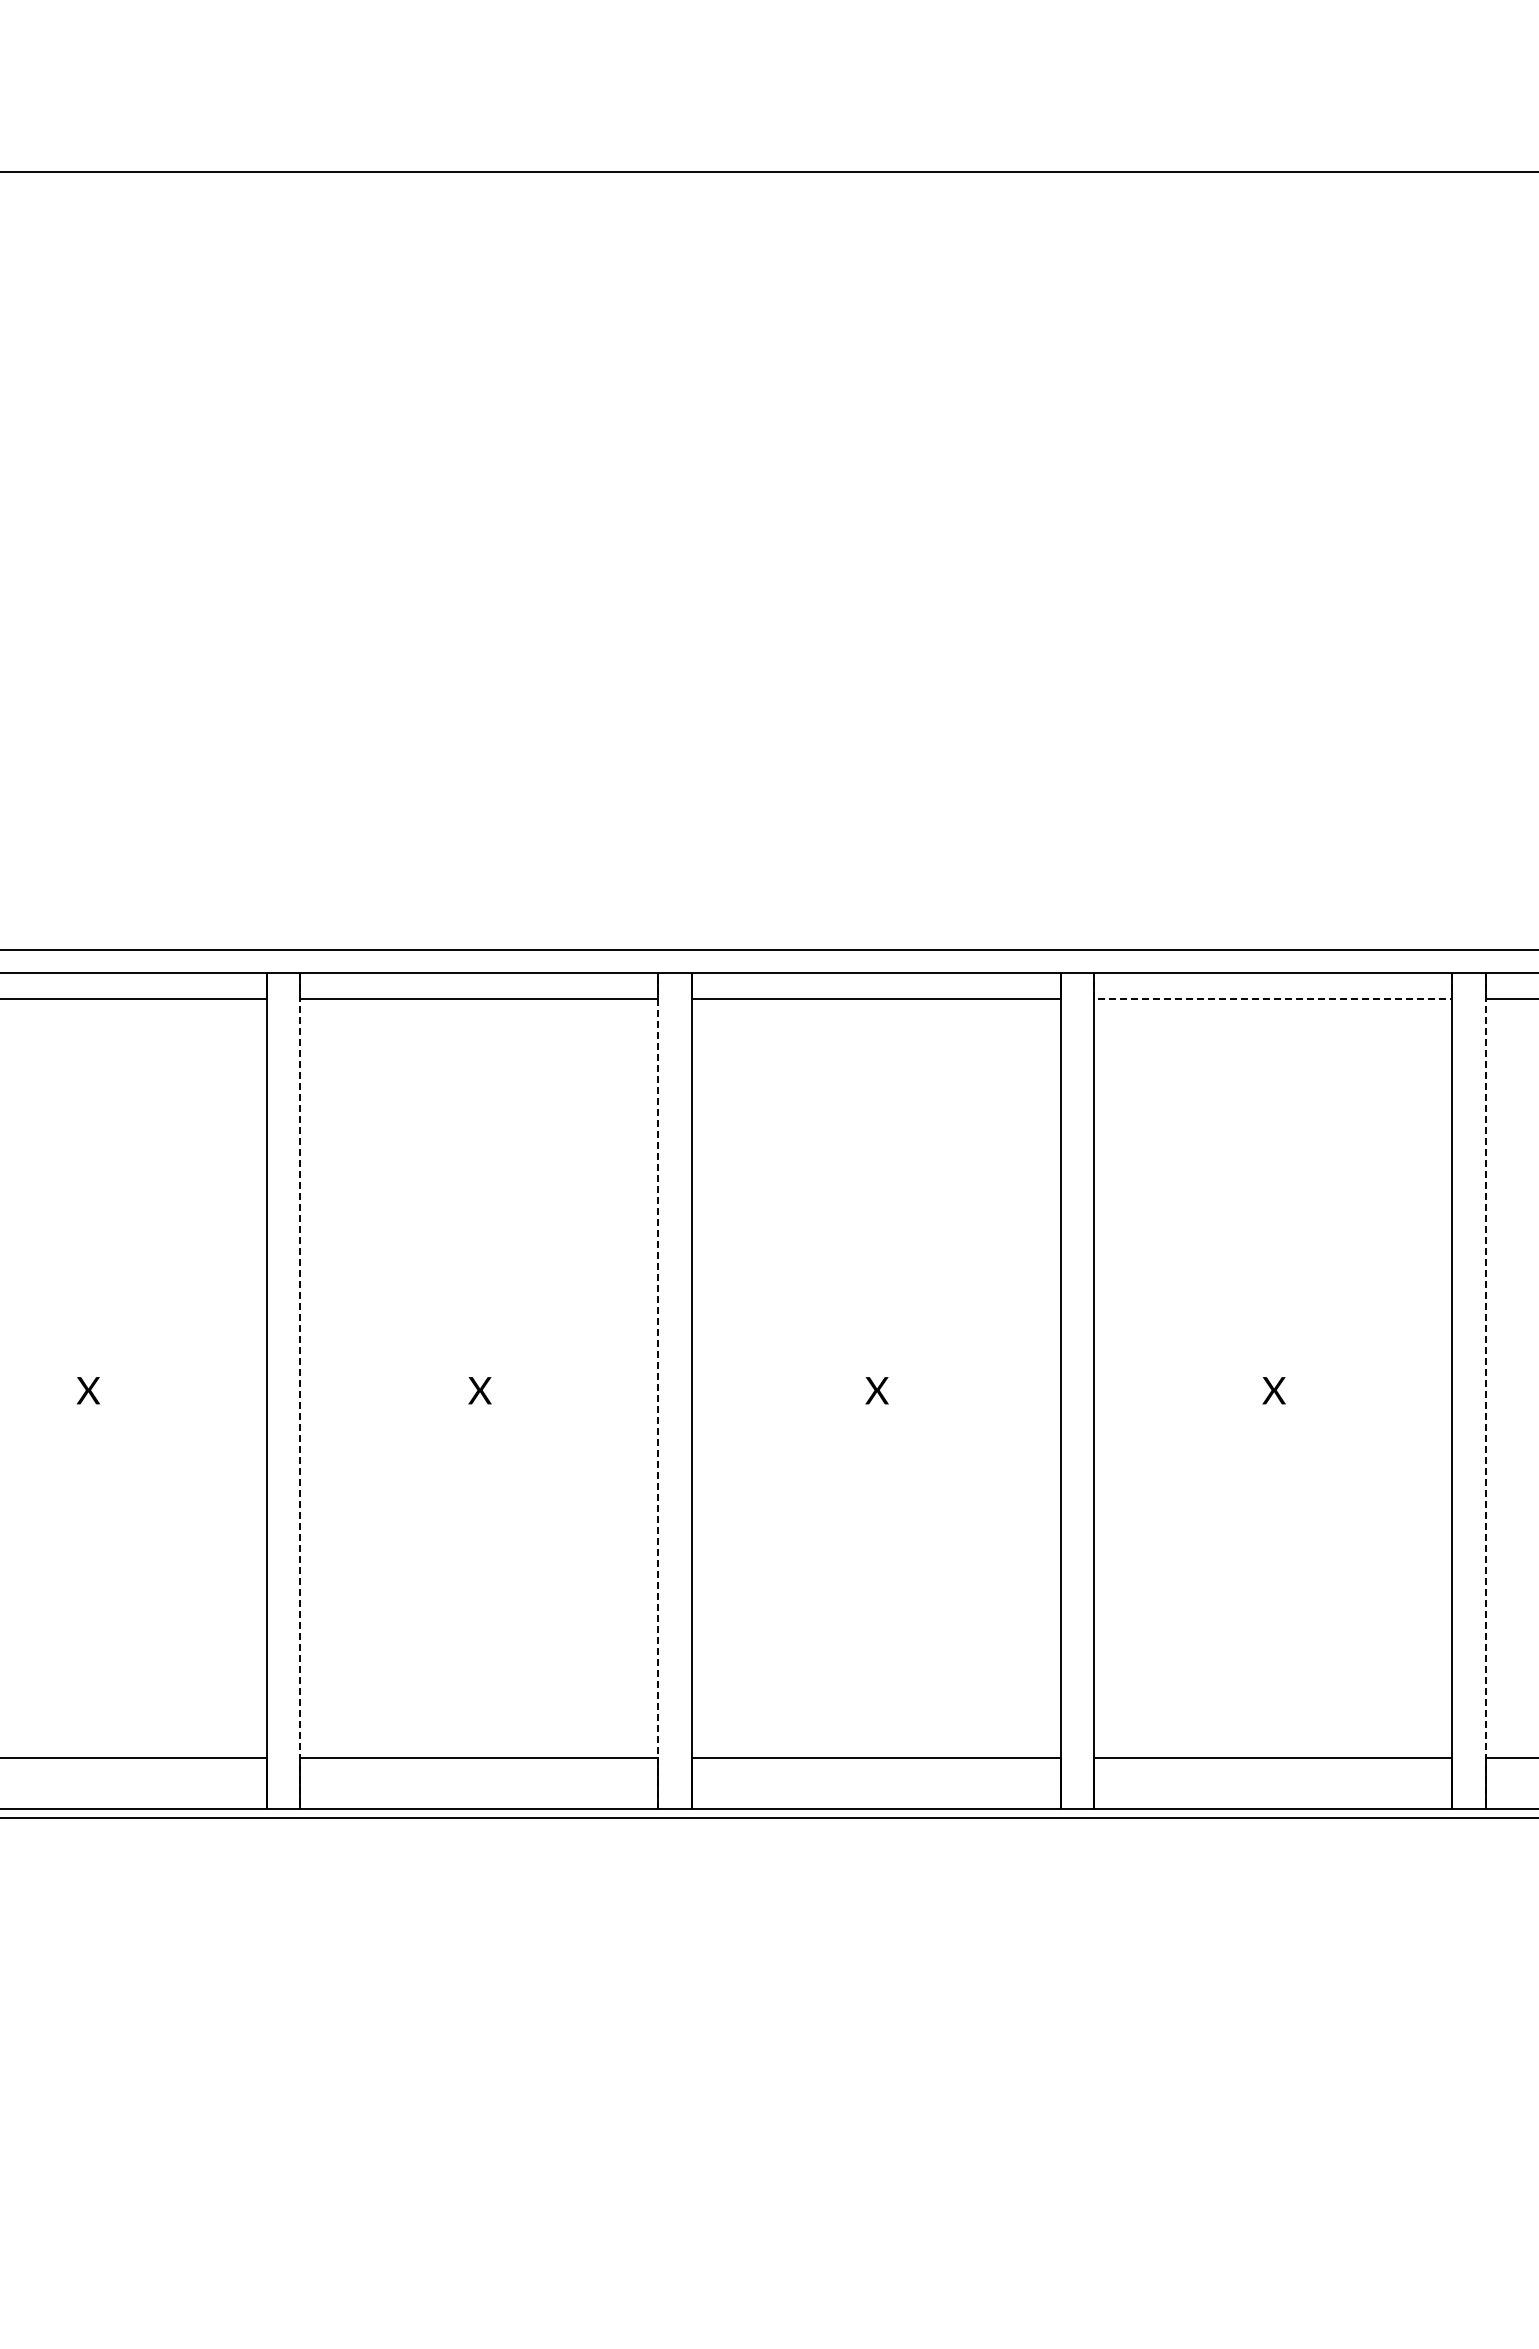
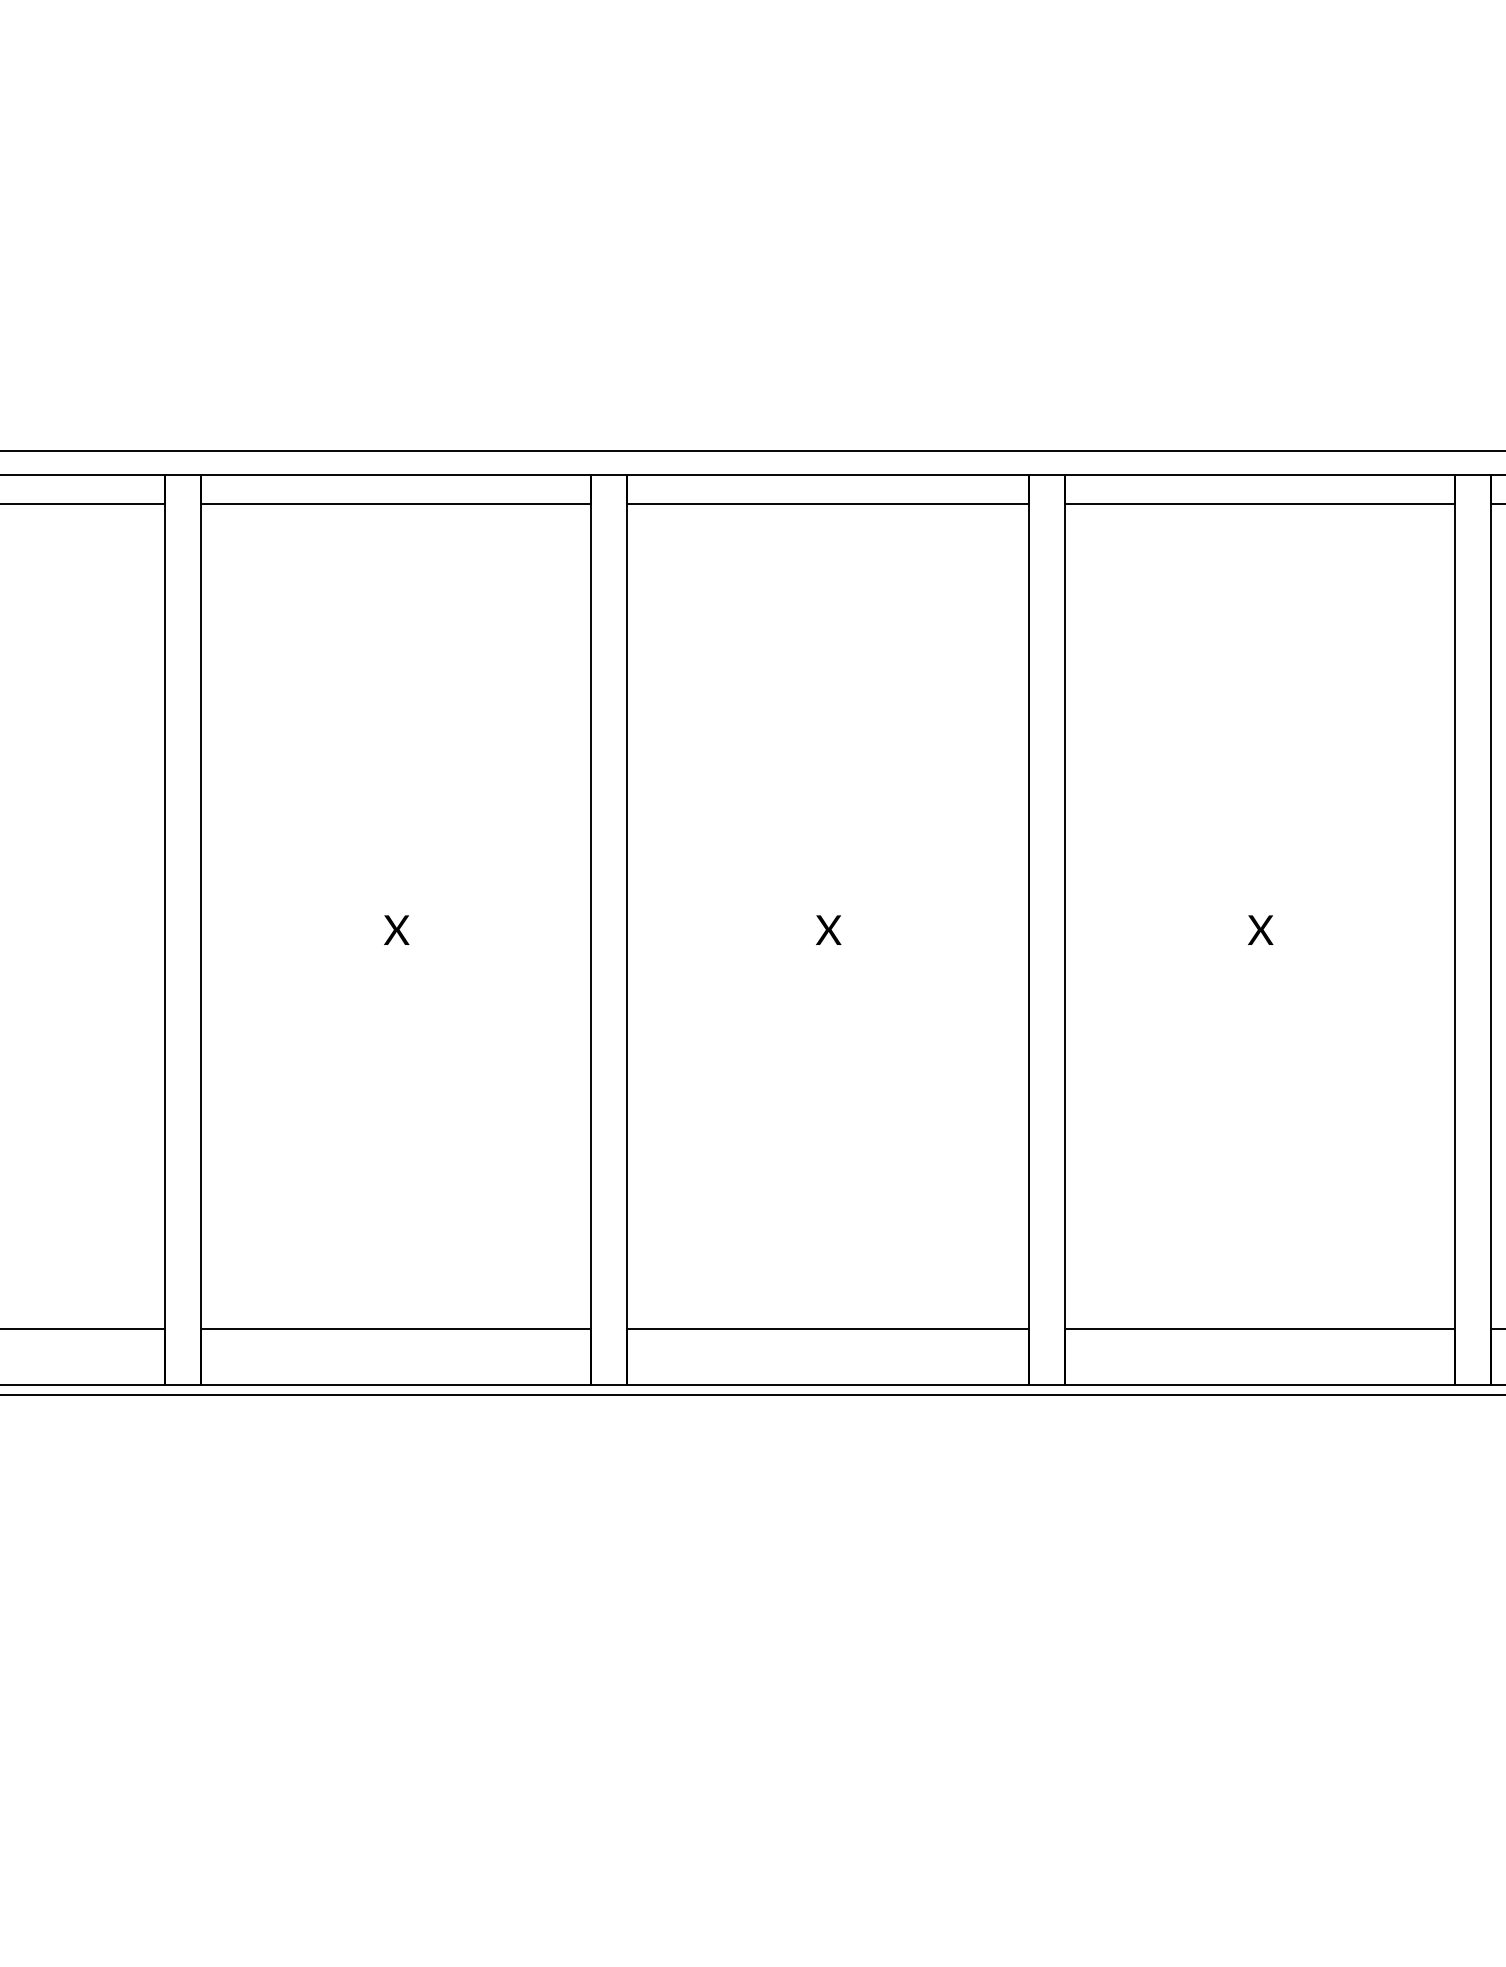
line: (1273, 999) -> (1260, 504), dashed -> solid
line: (658, 1390) -> (590, 929), dashed -> solid
line: (300, 1391) -> (201, 931), dashed -> solid
line: (1485, 1391) -> (1490, 931), dashed -> solid

